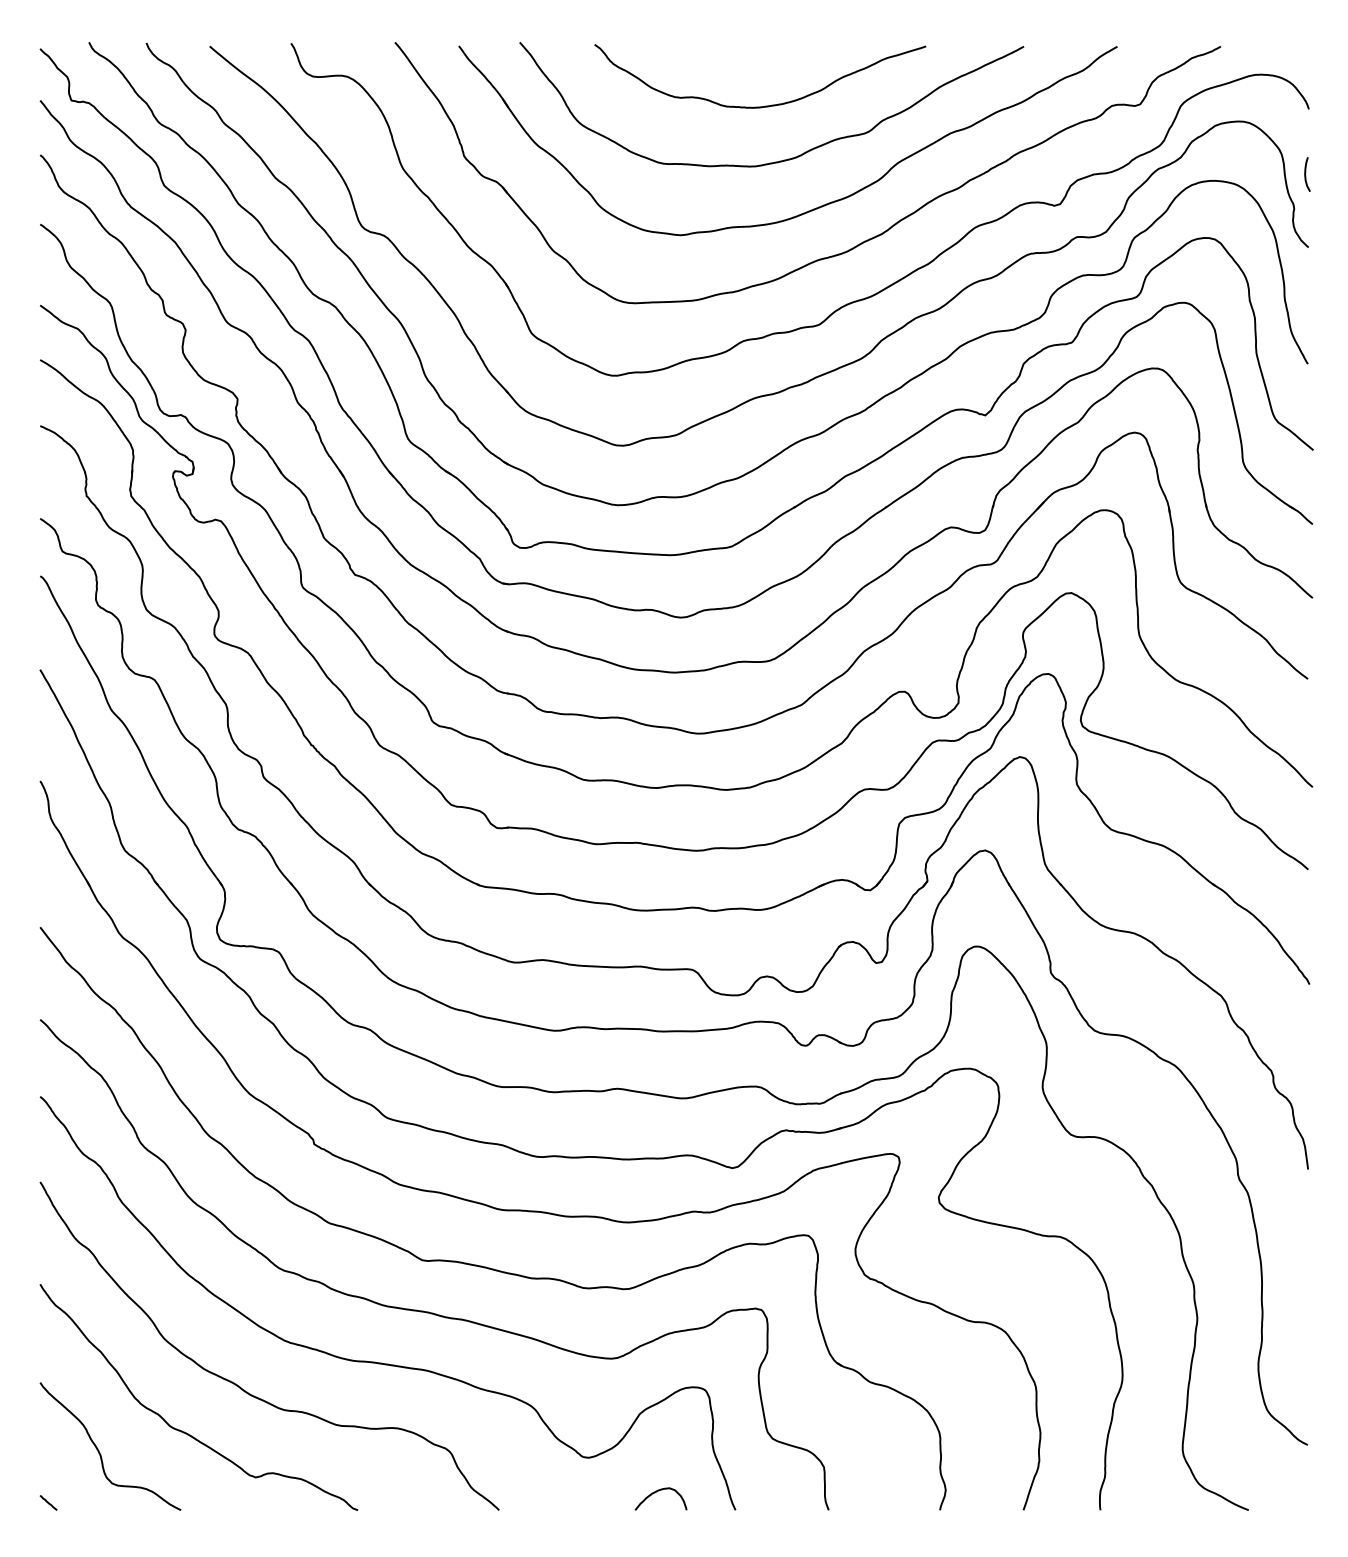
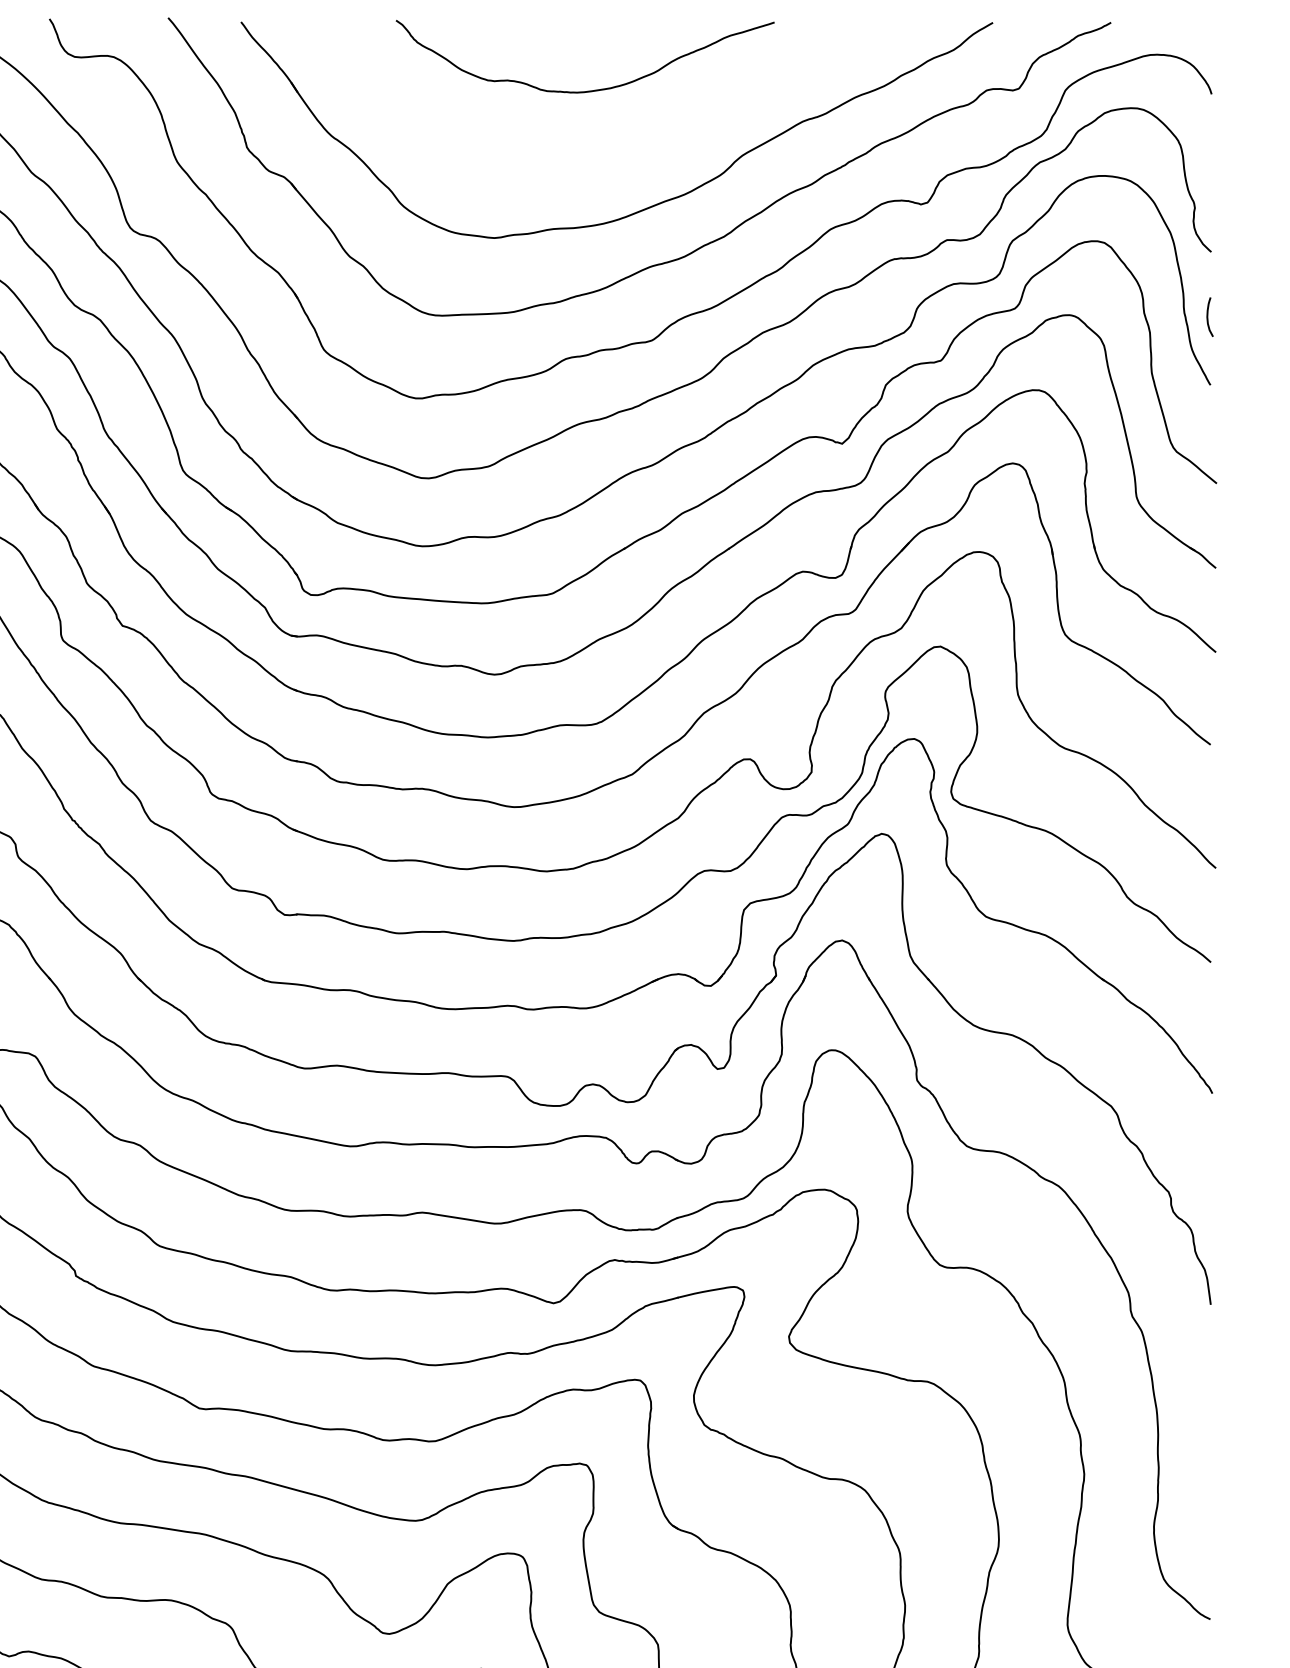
curve: (784, 159) -> (612, 151), removed
curve: (1306, 173) -> (1208, 315), moved

